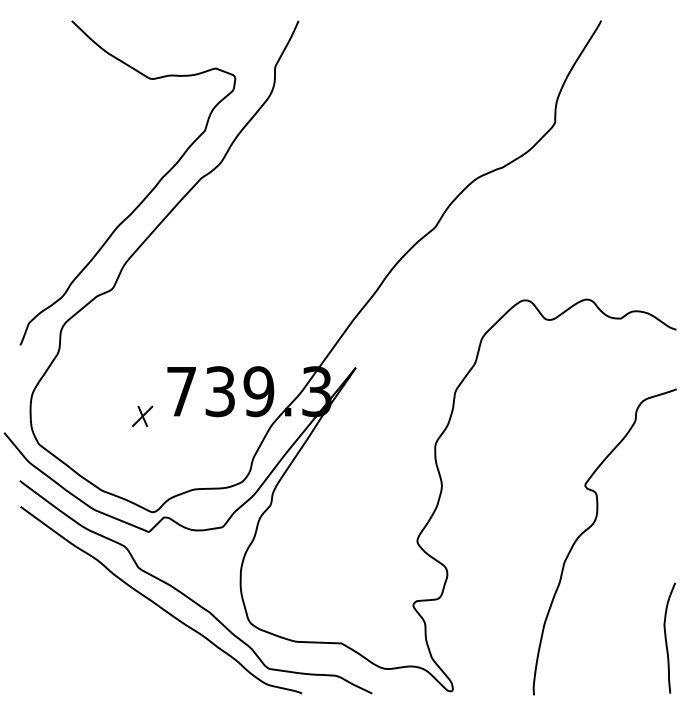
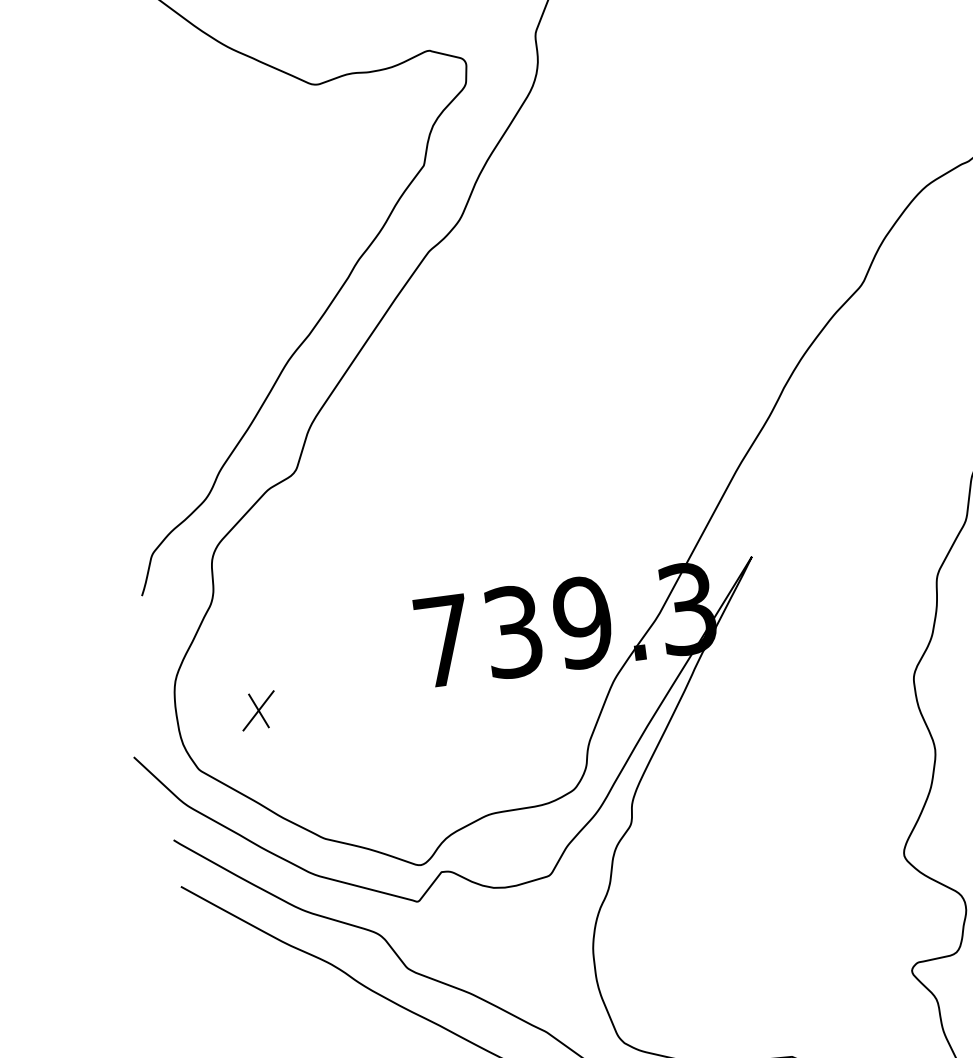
part: (142, 416) -> (258, 711), moved

